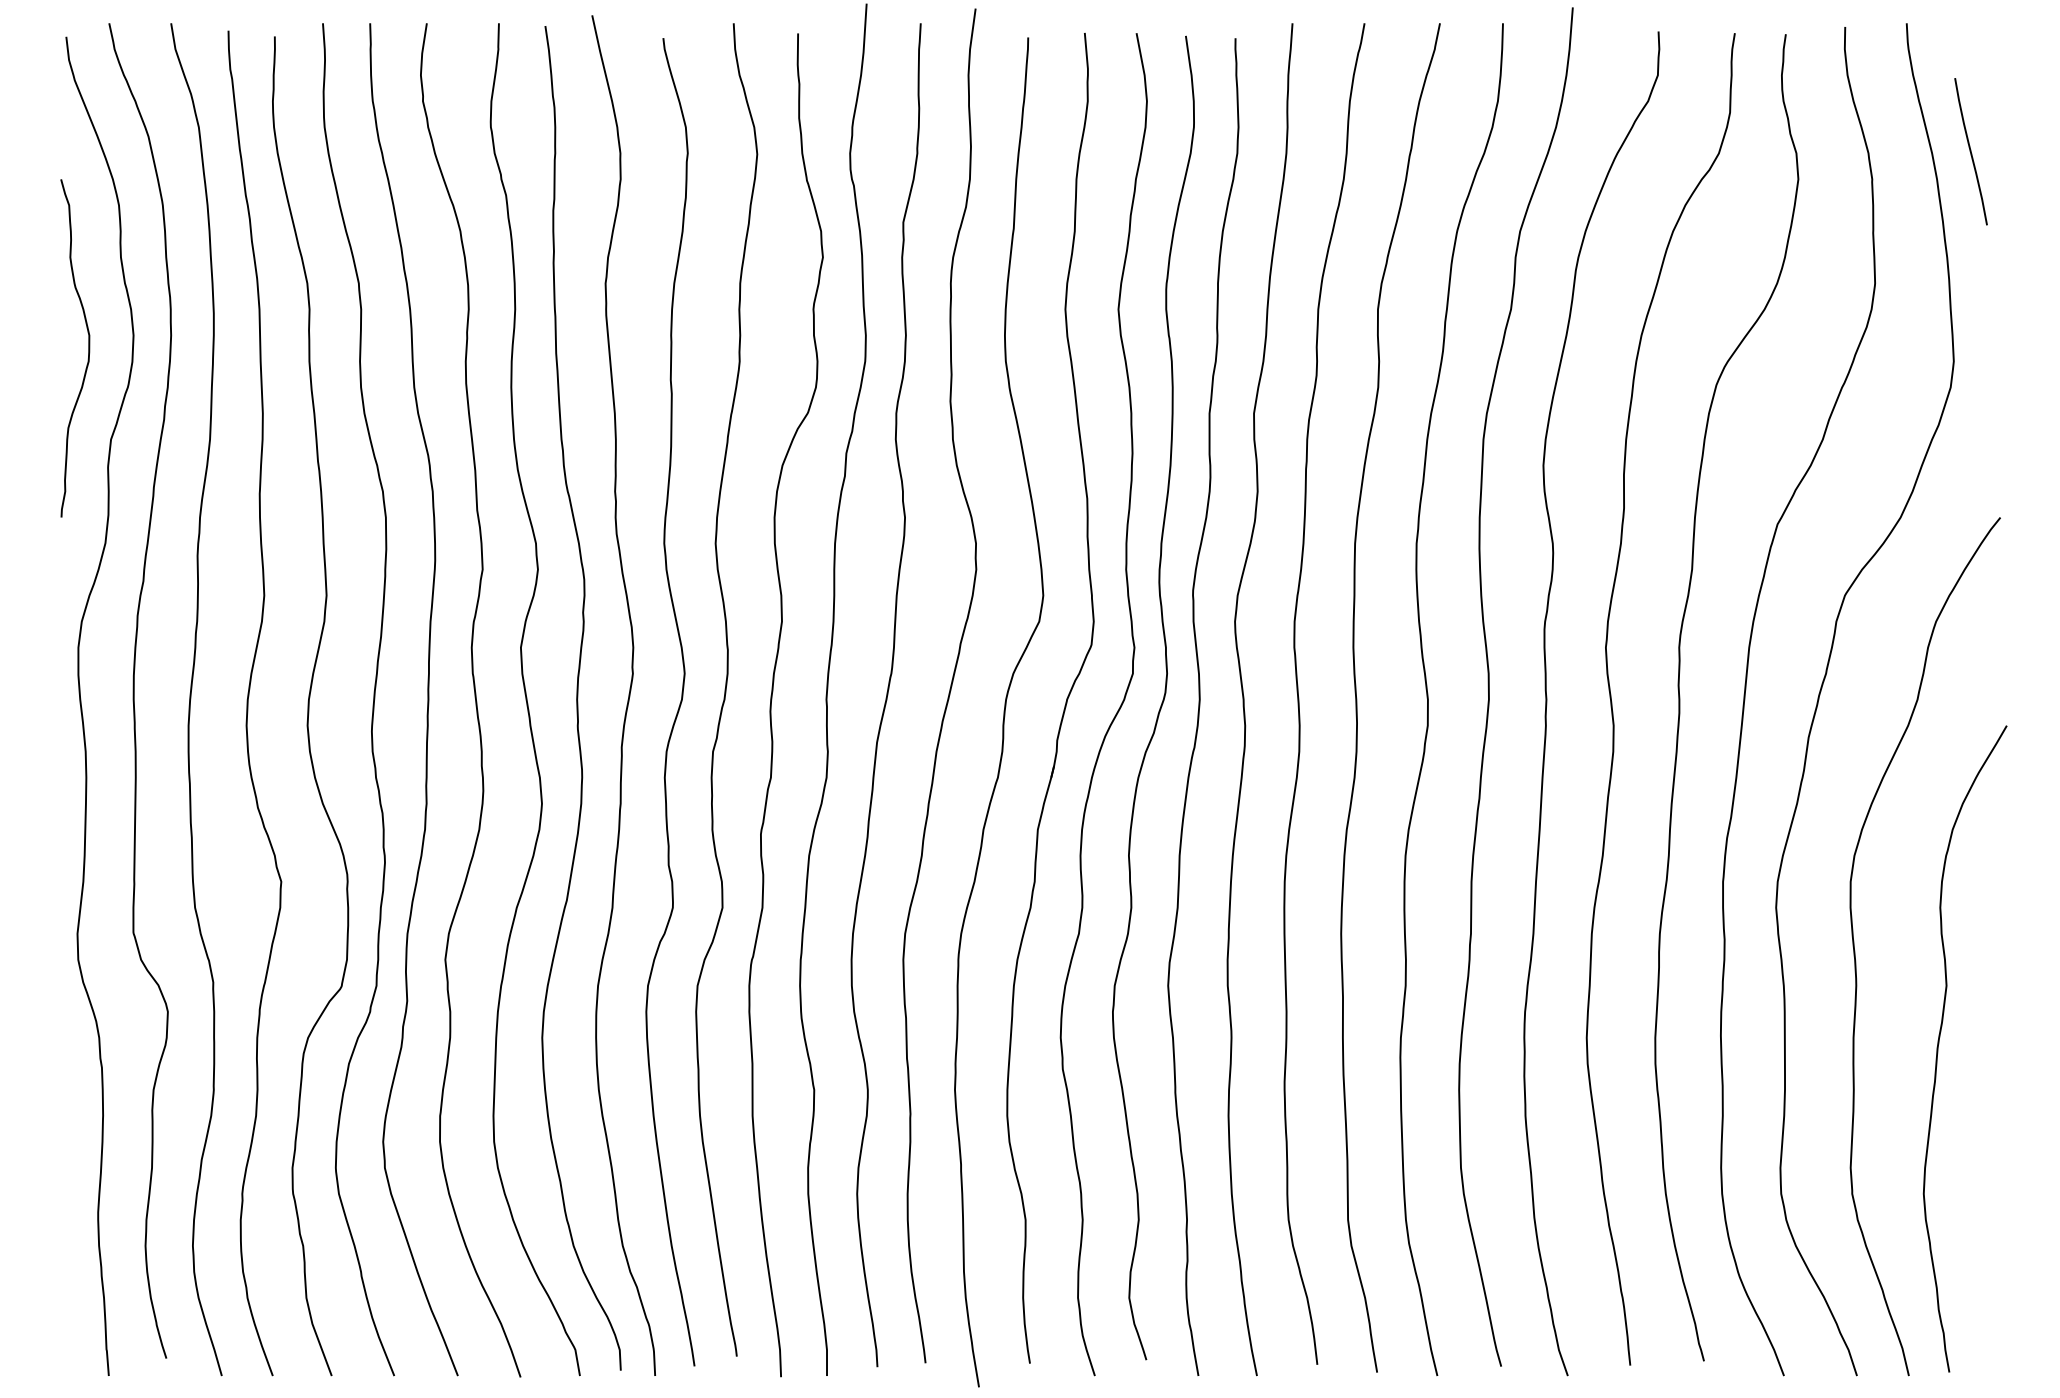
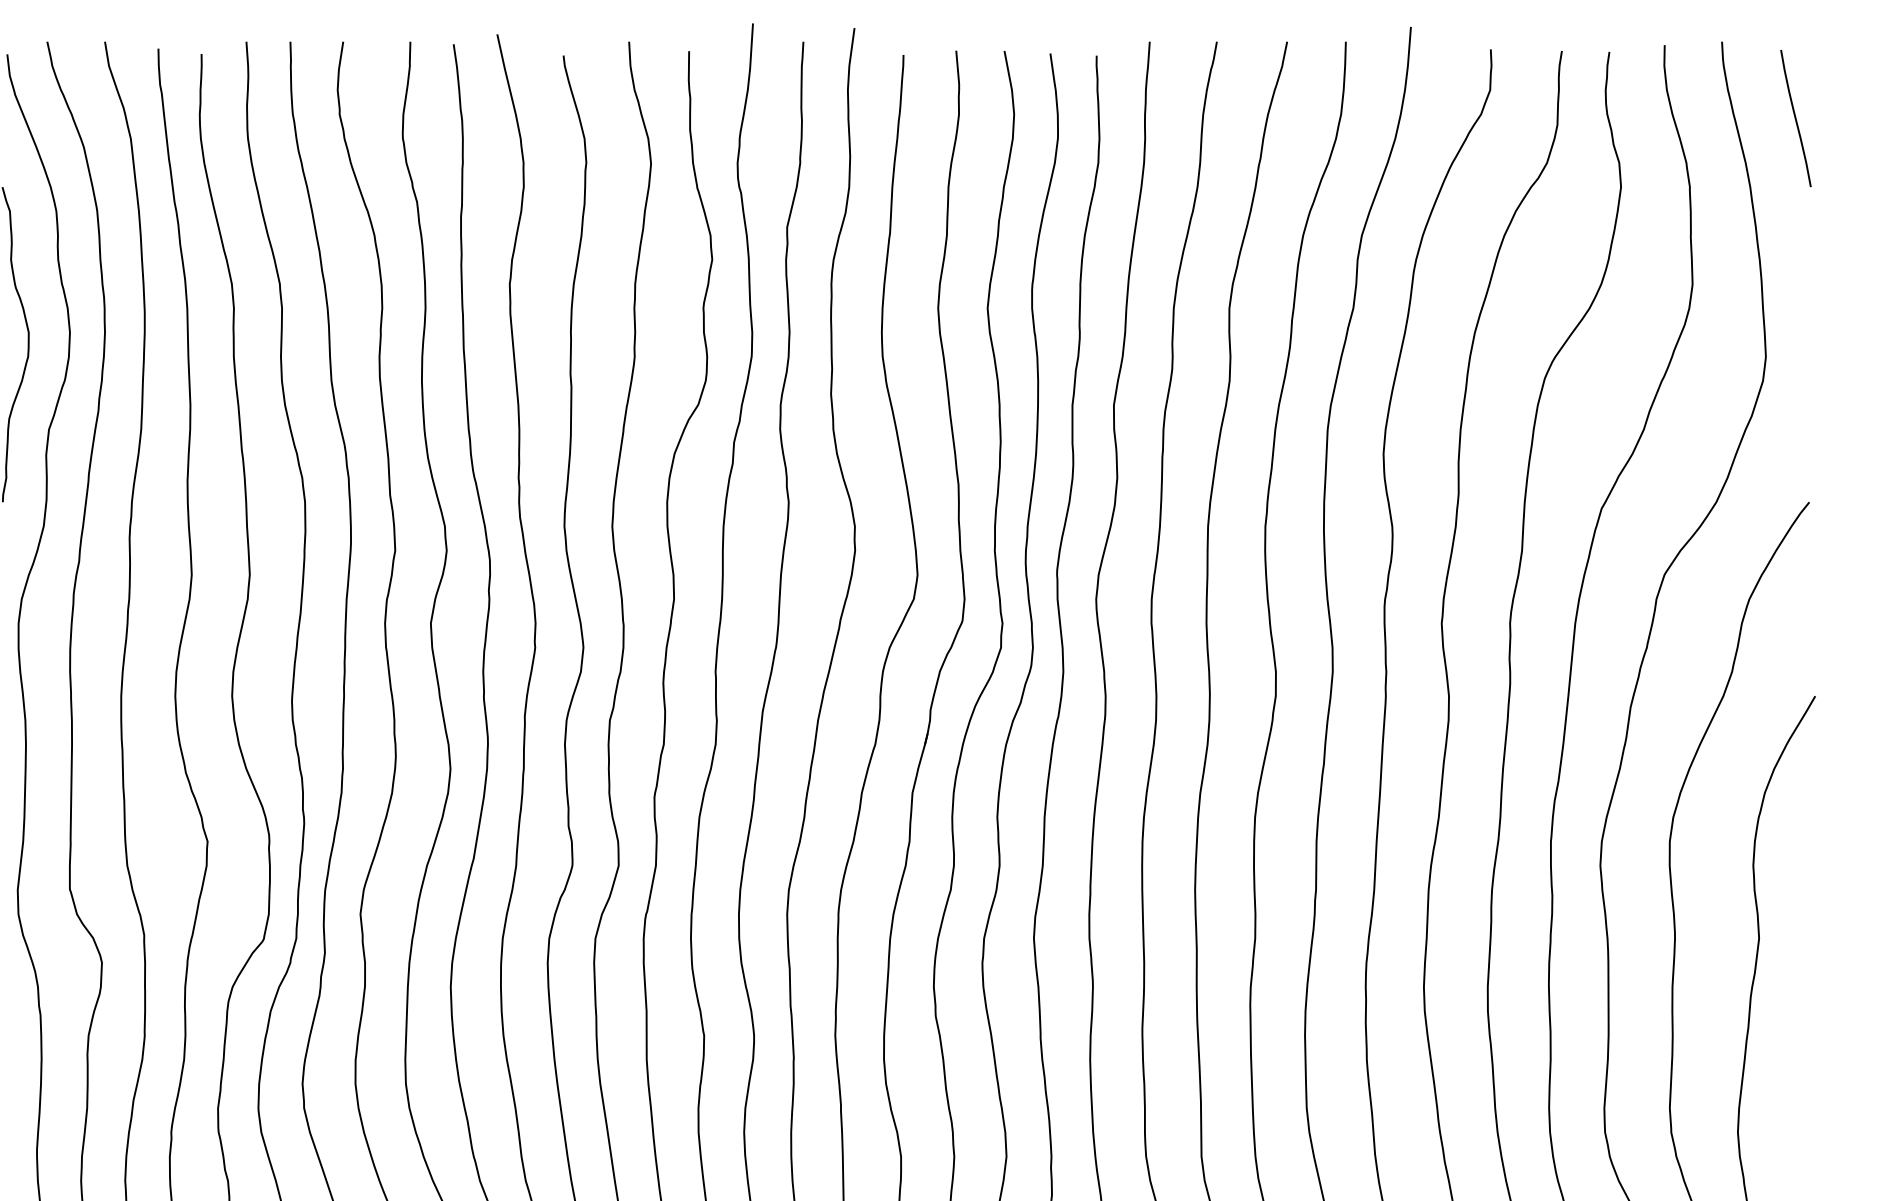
curve: (1970, 151) -> (1795, 118), moved

